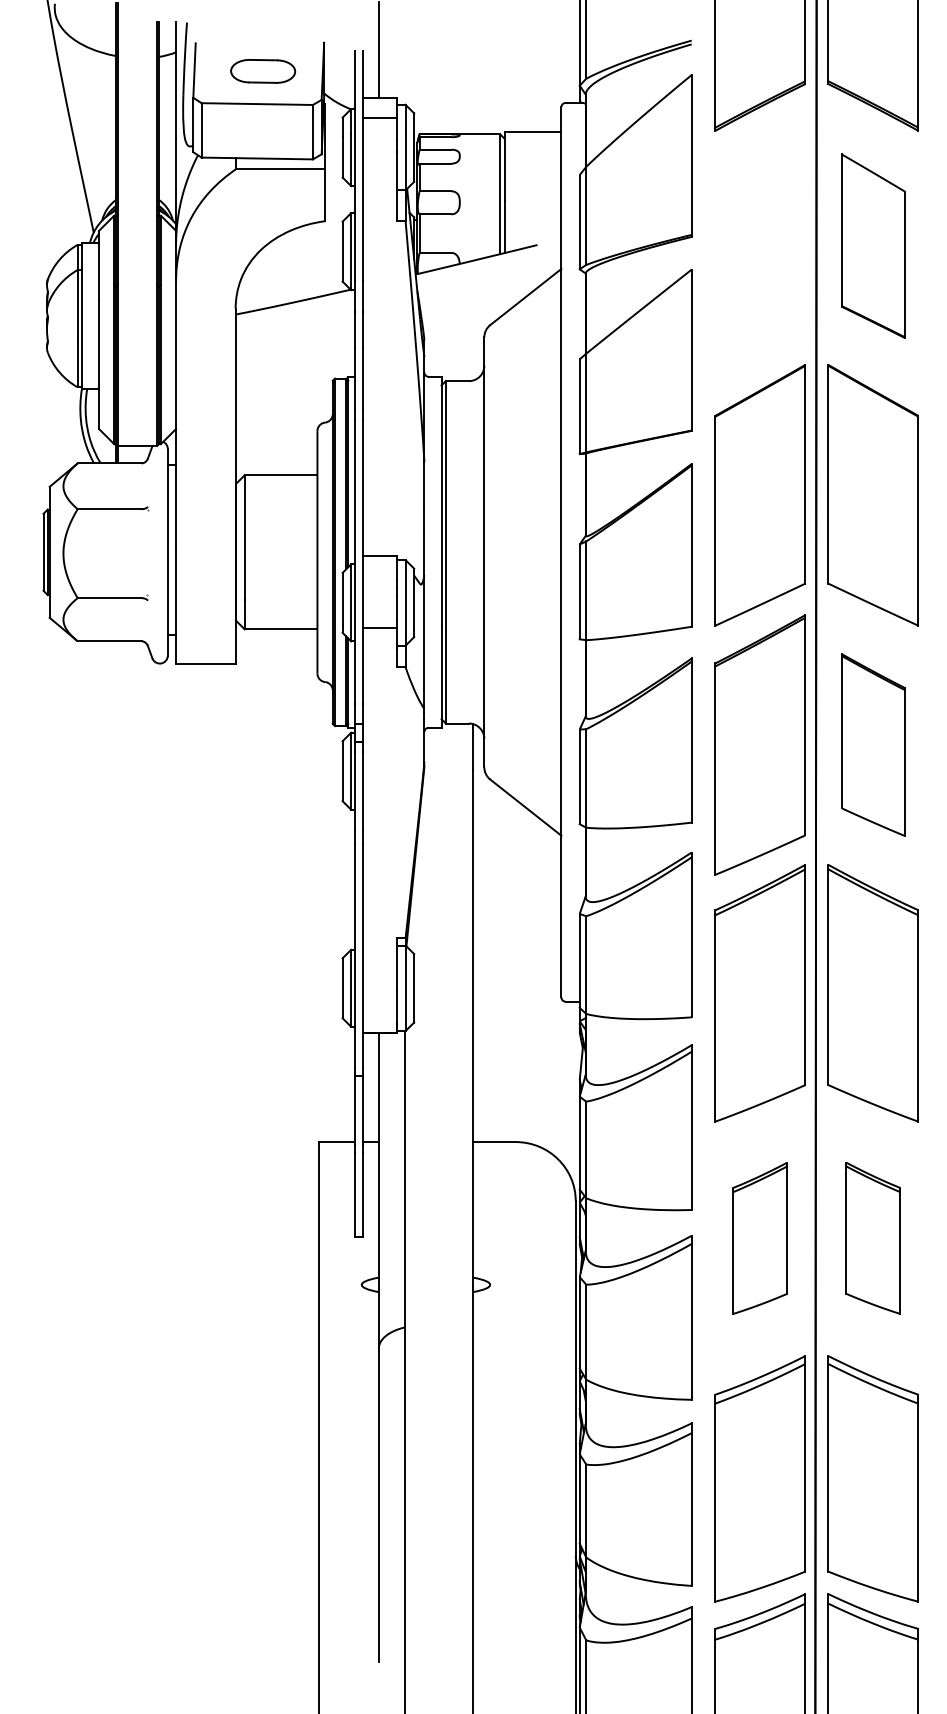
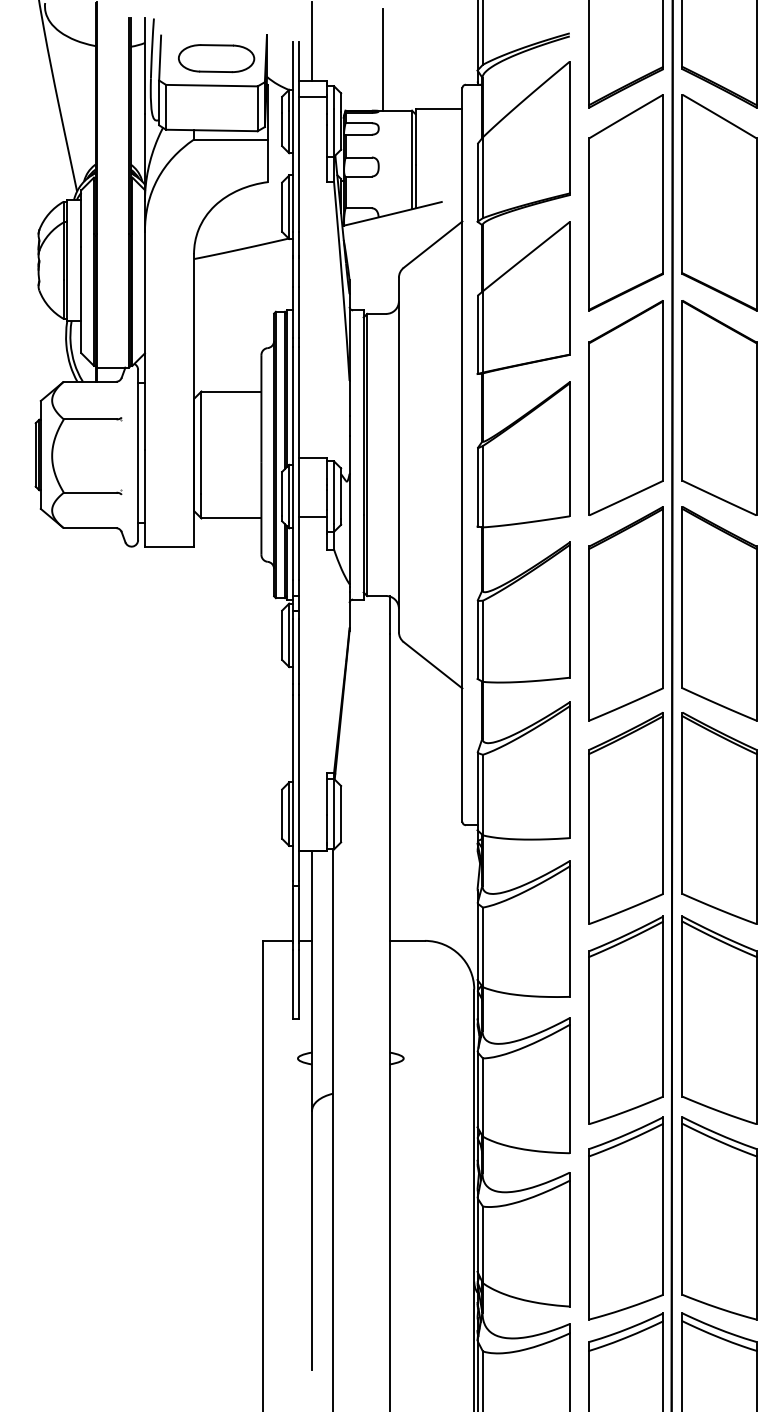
part: (262, 71) -> (216, 58), size x1.43
line: (464, 72) -> (382, 59), added
part: (759, 245) -> (625, 202), added
part: (873, 245) -> (719, 202), size x1.43
part: (873, 744) -> (719, 613), size x1.43
part: (759, 1237) -> (625, 1019), size x1.67
part: (873, 1237) -> (719, 1019), size x1.67

